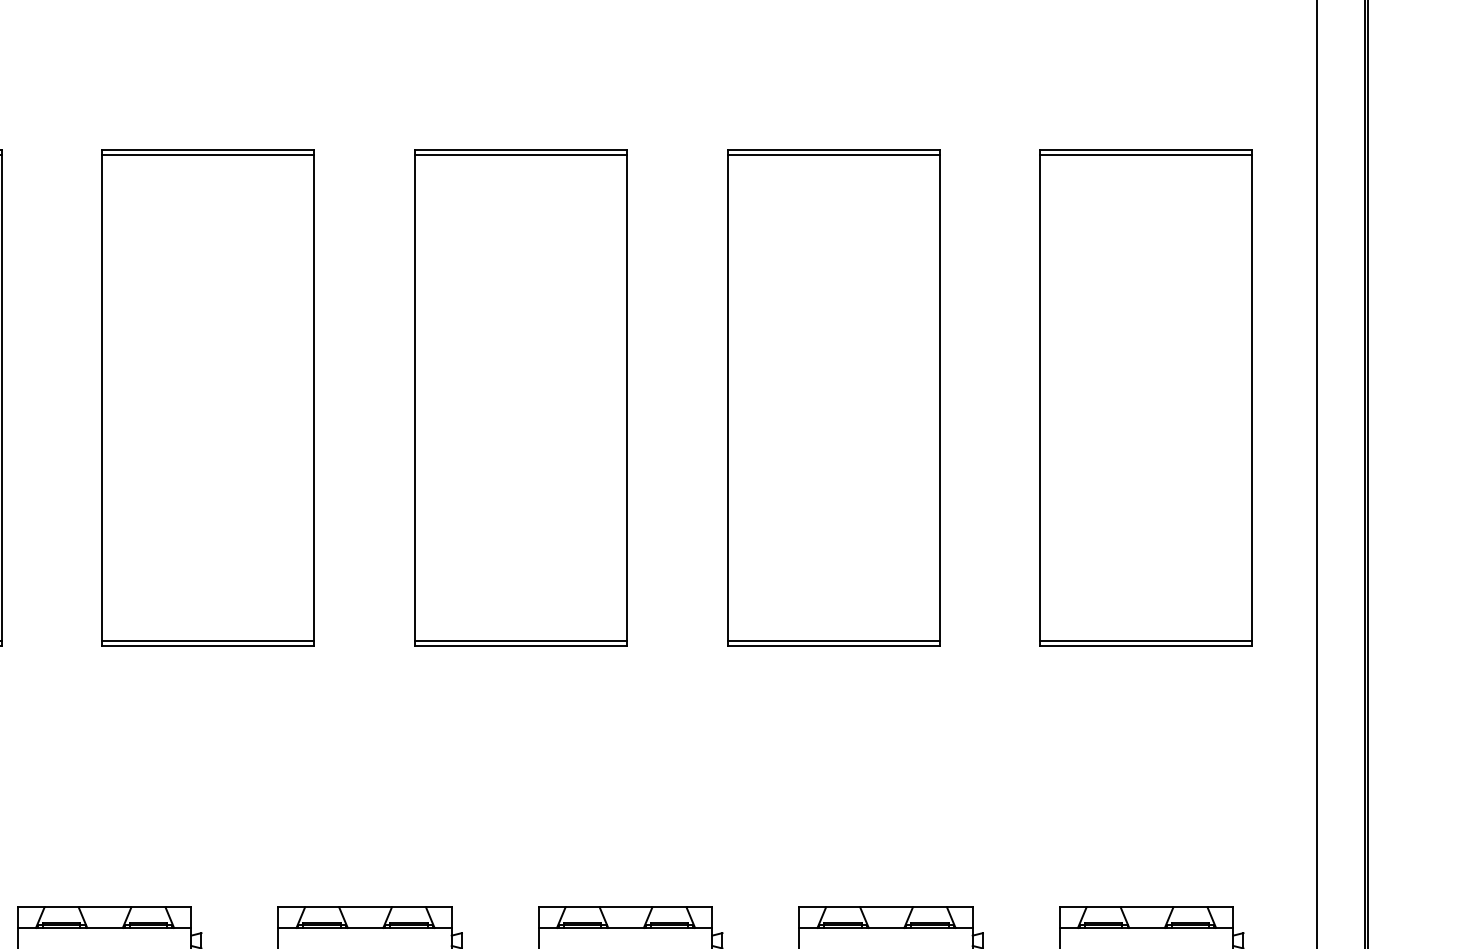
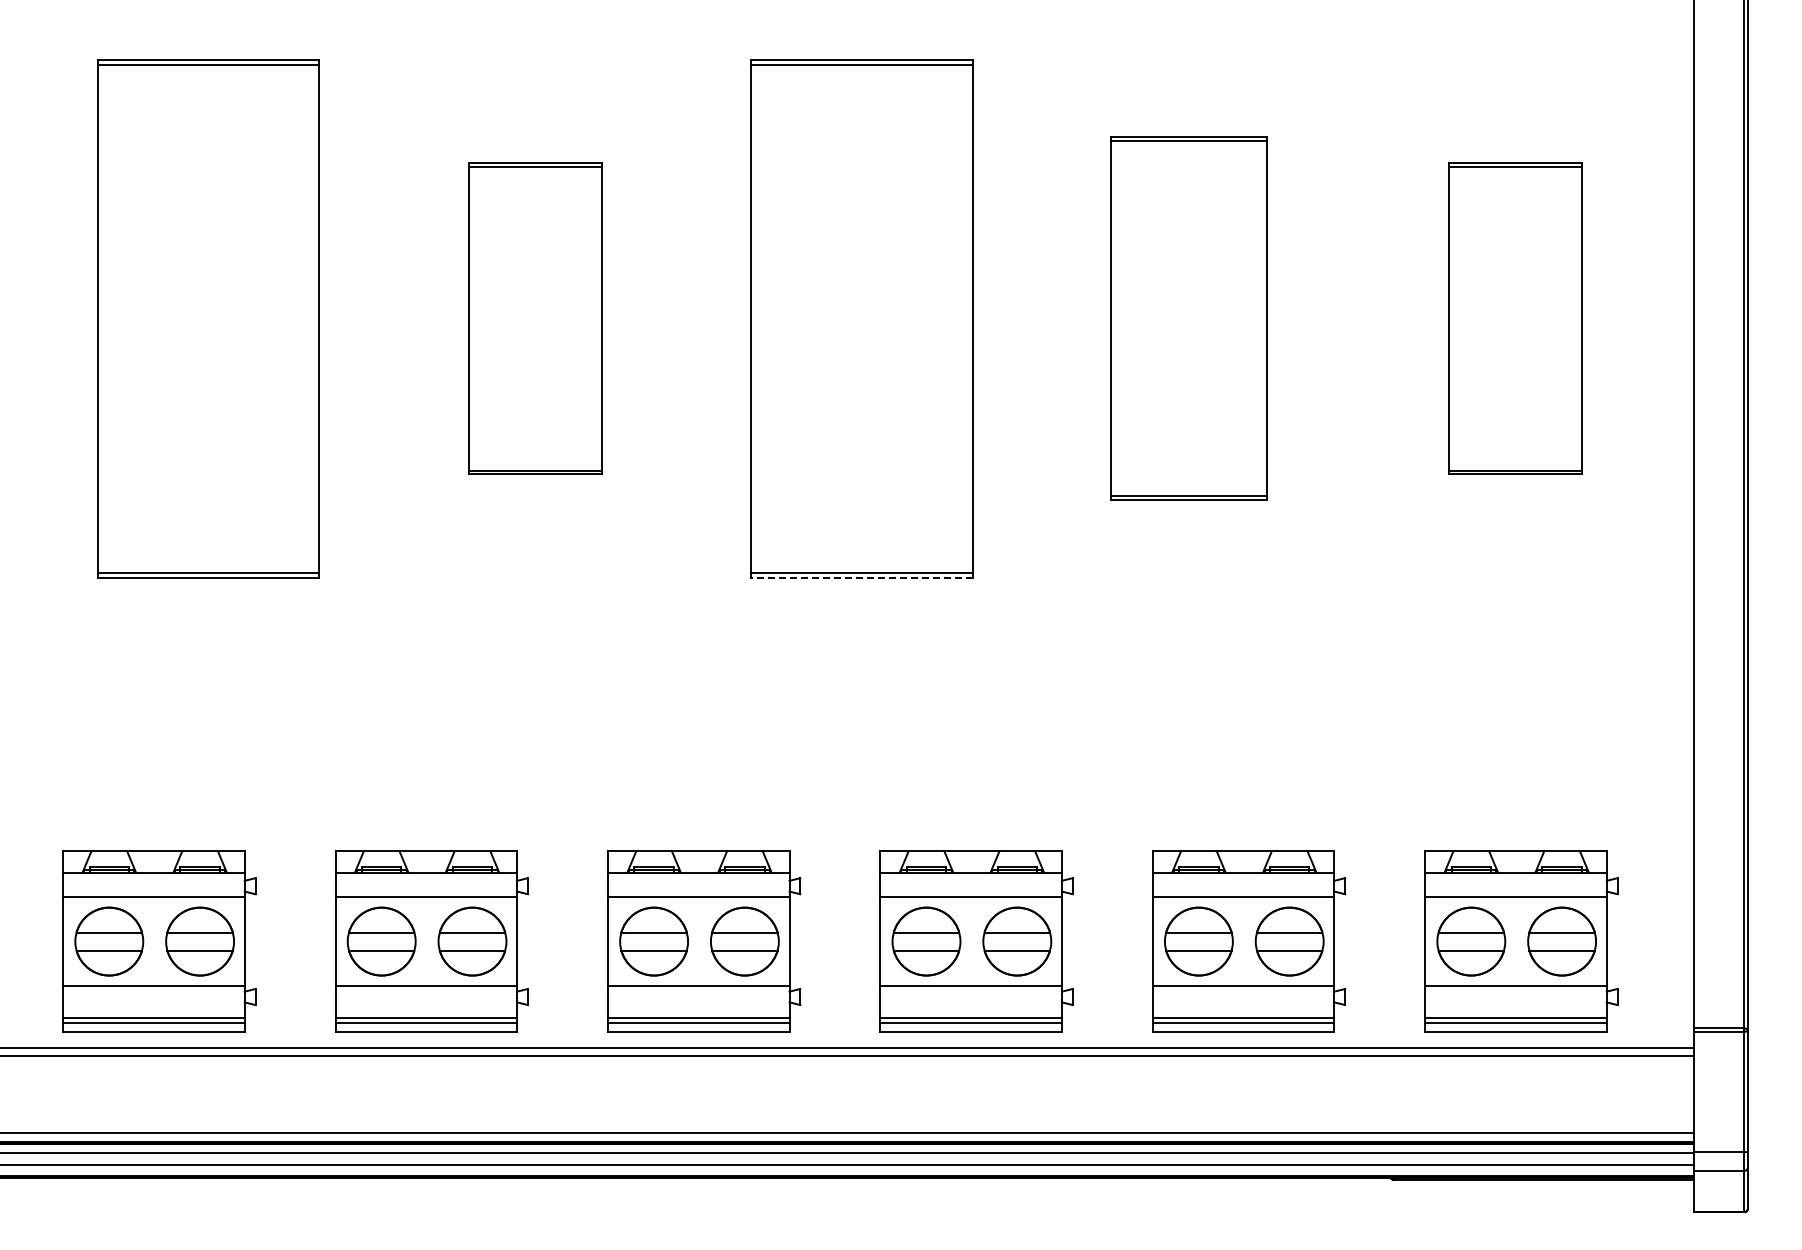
part: (207, 397) -> (534, 318), size x0.6
part: (833, 397) -> (1188, 318), size x0.7
part: (1145, 397) -> (1515, 318), size x0.6
line: (521, 645) -> (862, 577), solid -> dashed

